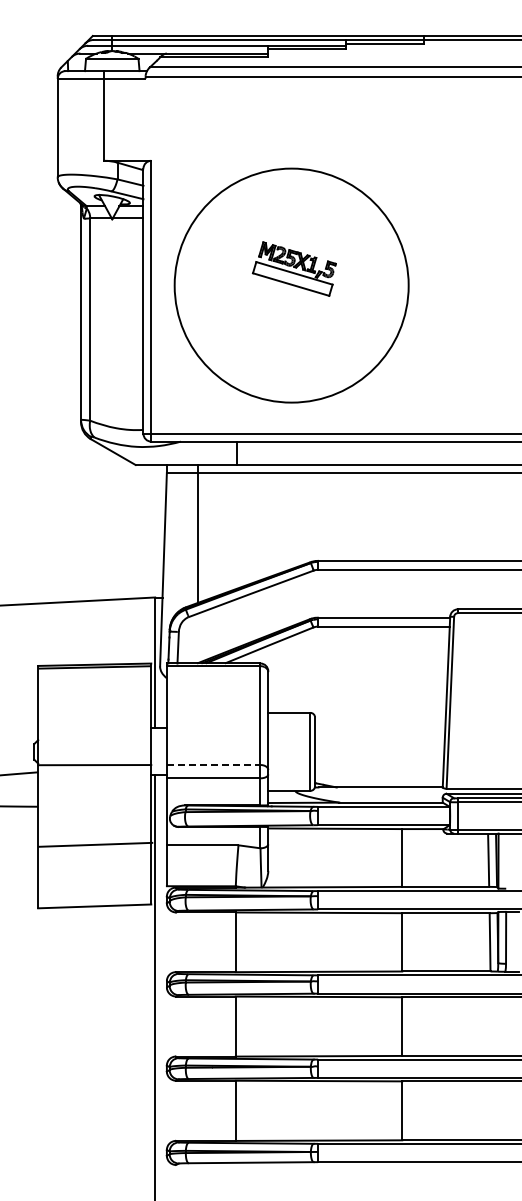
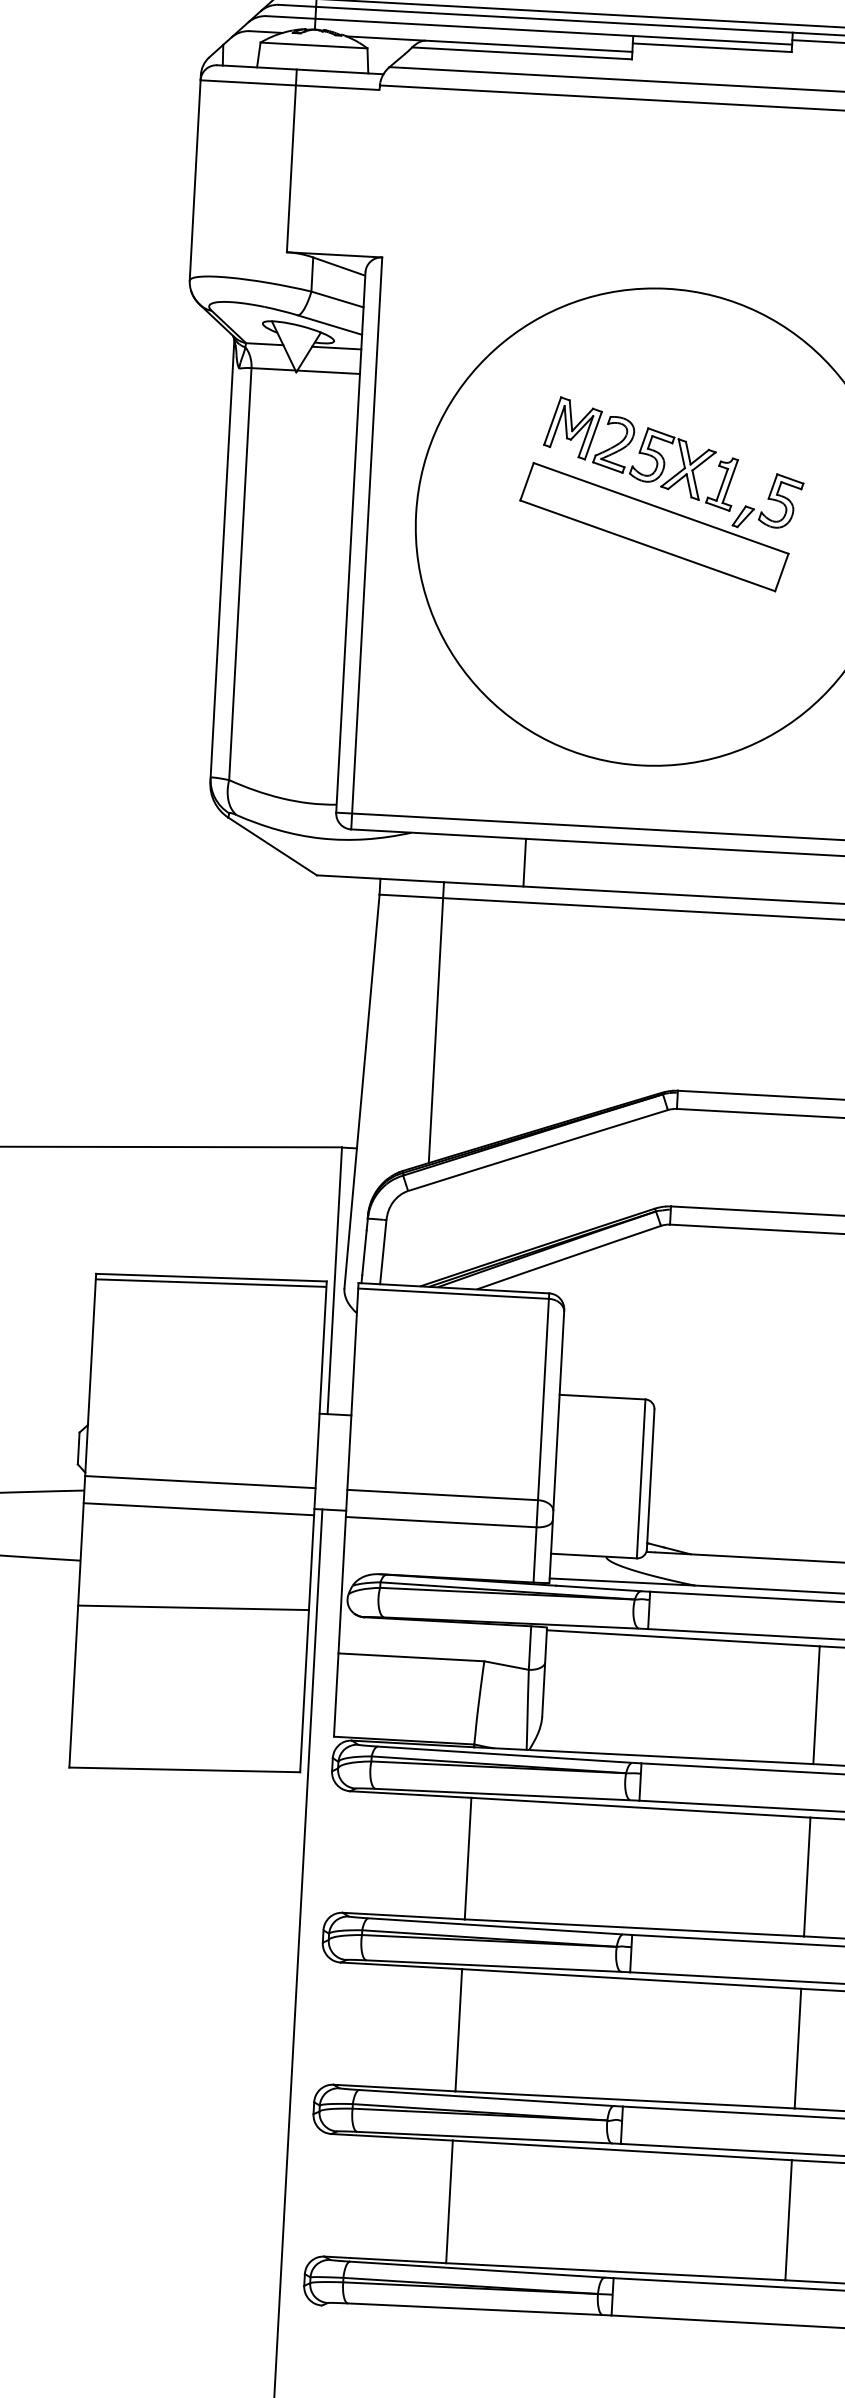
part: (294, 268) -> (662, 492), size x1.67
line: (213, 765) -> (442, 1495), dashed -> solid
line: (94, 778) -> (198, 1509), added
line: (95, 844) -> (193, 1607), moved

